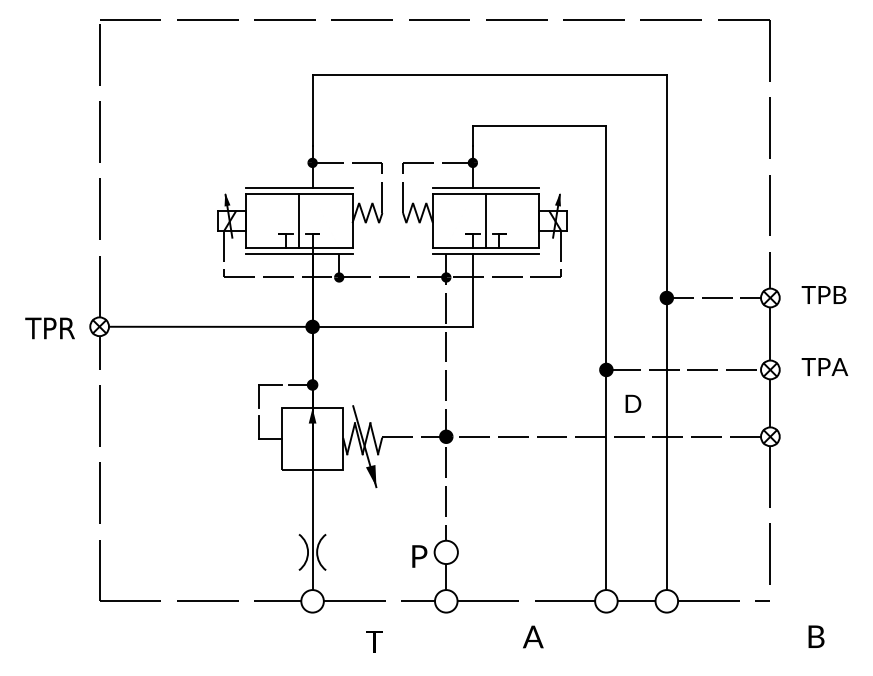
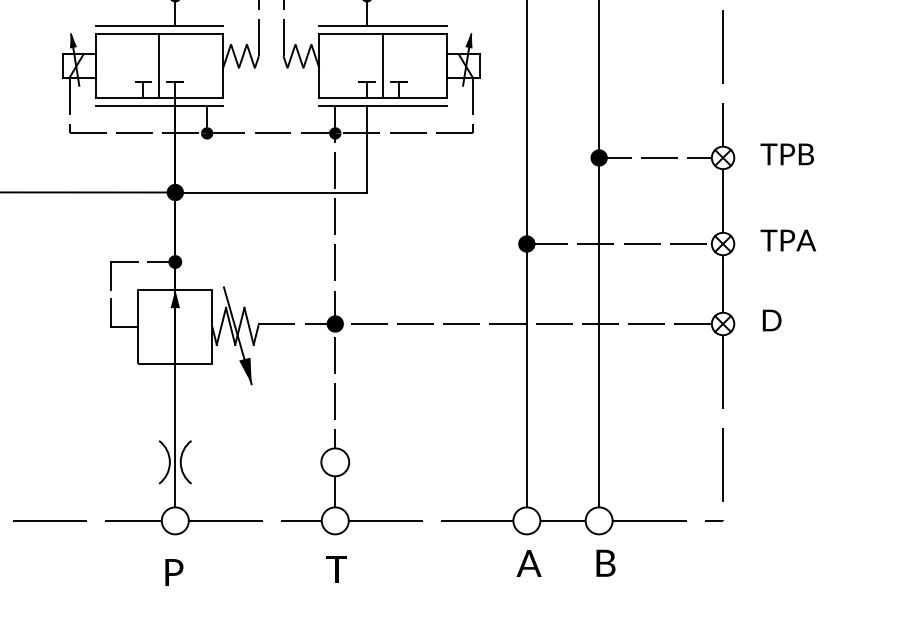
text: (633, 403) -> (772, 320), moved
text: (419, 556) -> (174, 572), moved
text: (533, 636) -> (529, 562), moved
text: (816, 636) -> (605, 562), moved
text: (374, 641) -> (336, 568), moved

